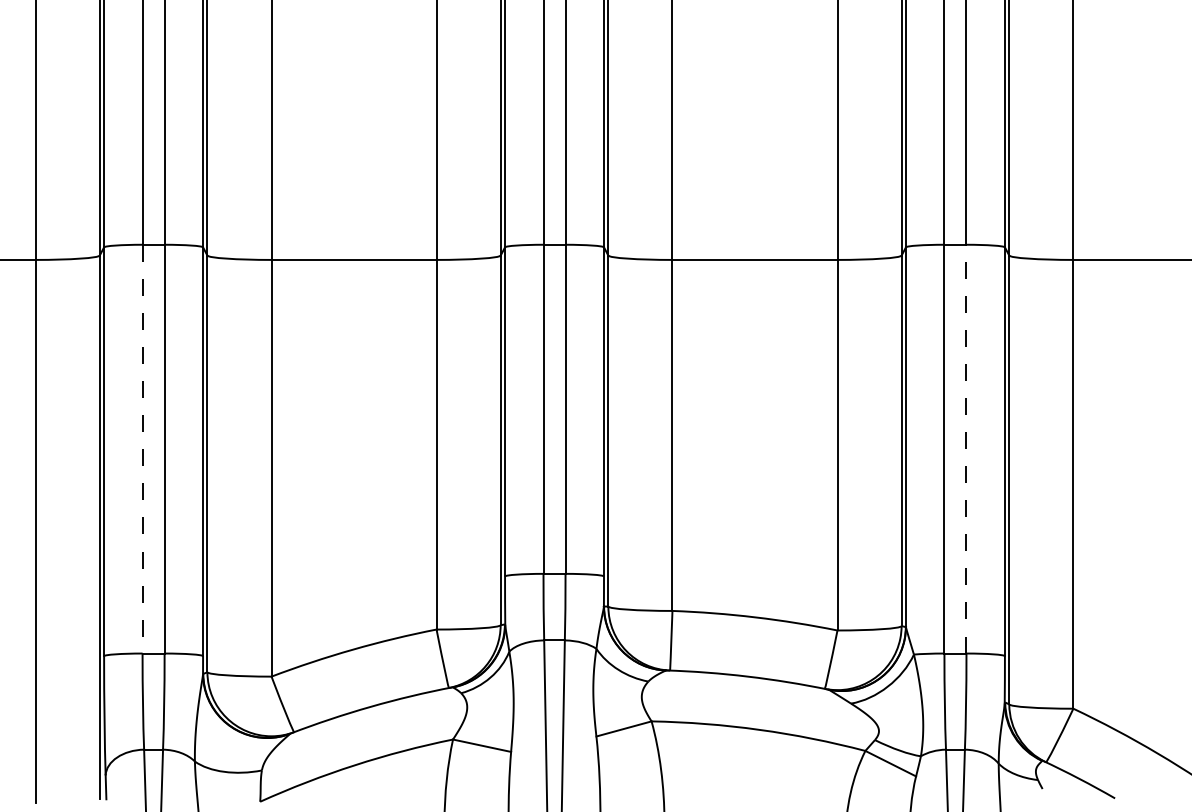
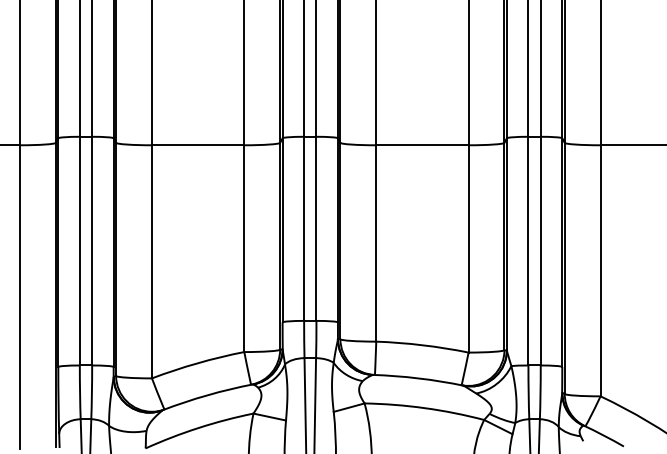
line: (966, 448) -> (540, 250), dashed -> solid
line: (141, 449) -> (79, 251), dashed -> solid

